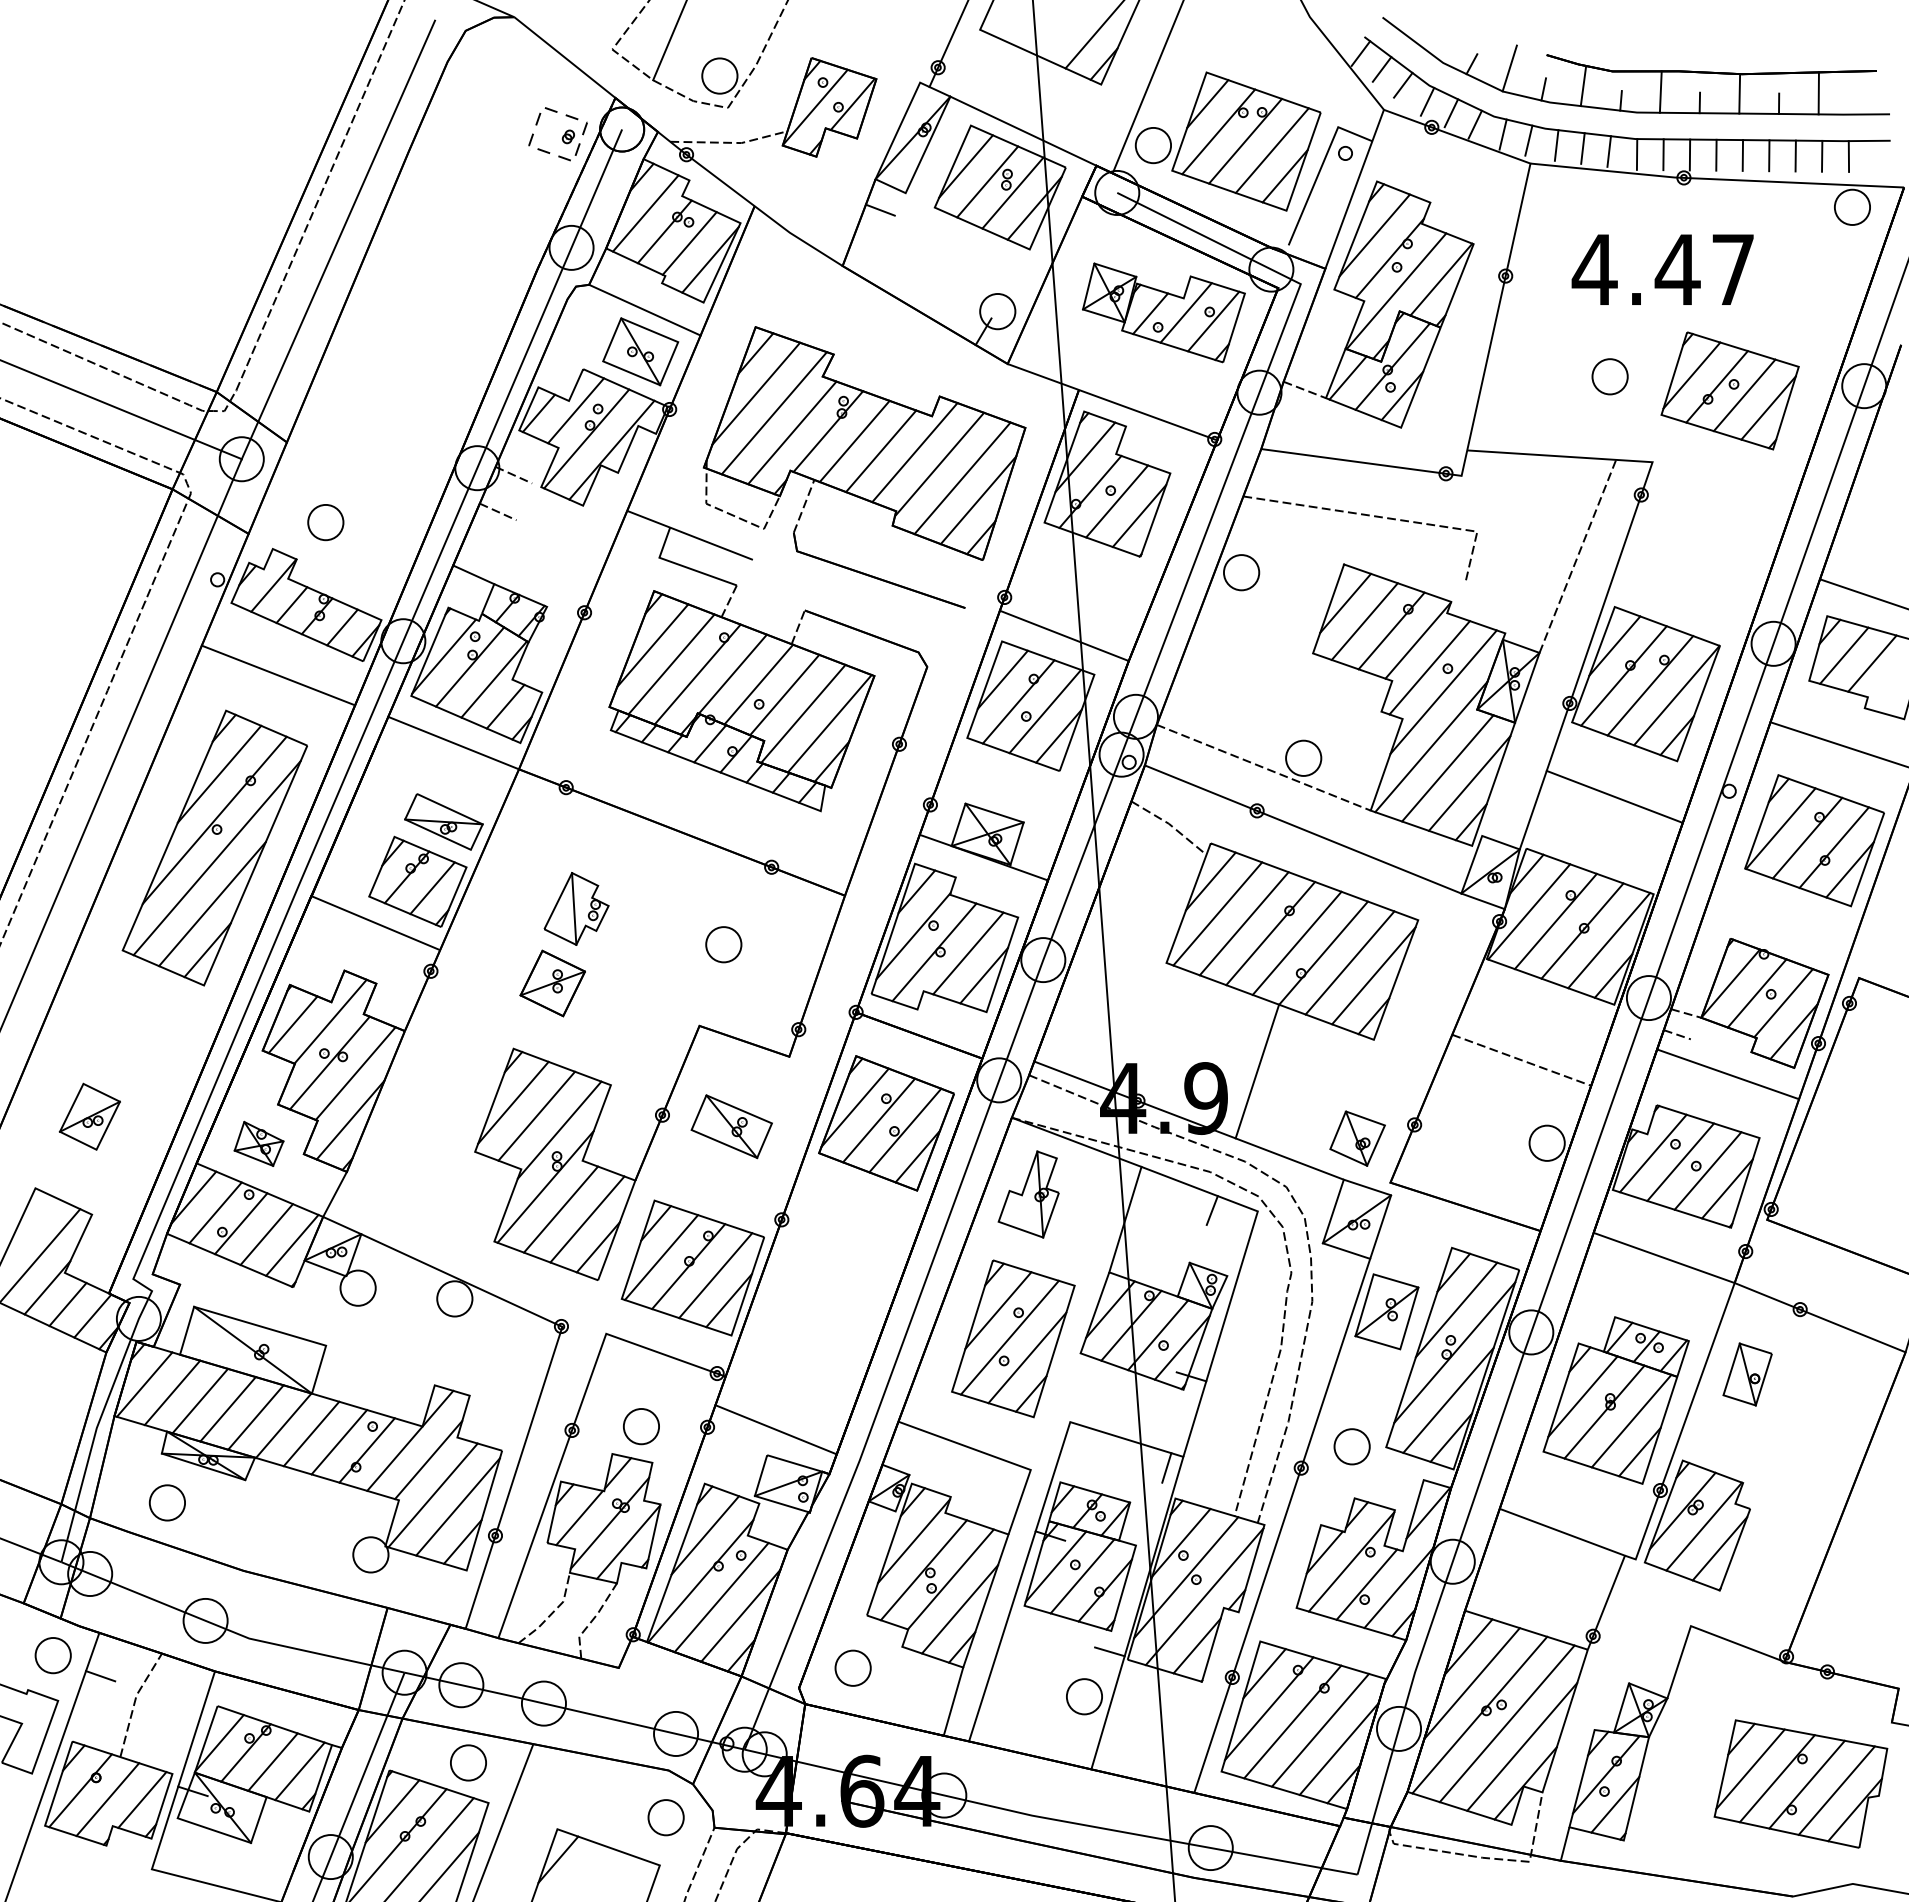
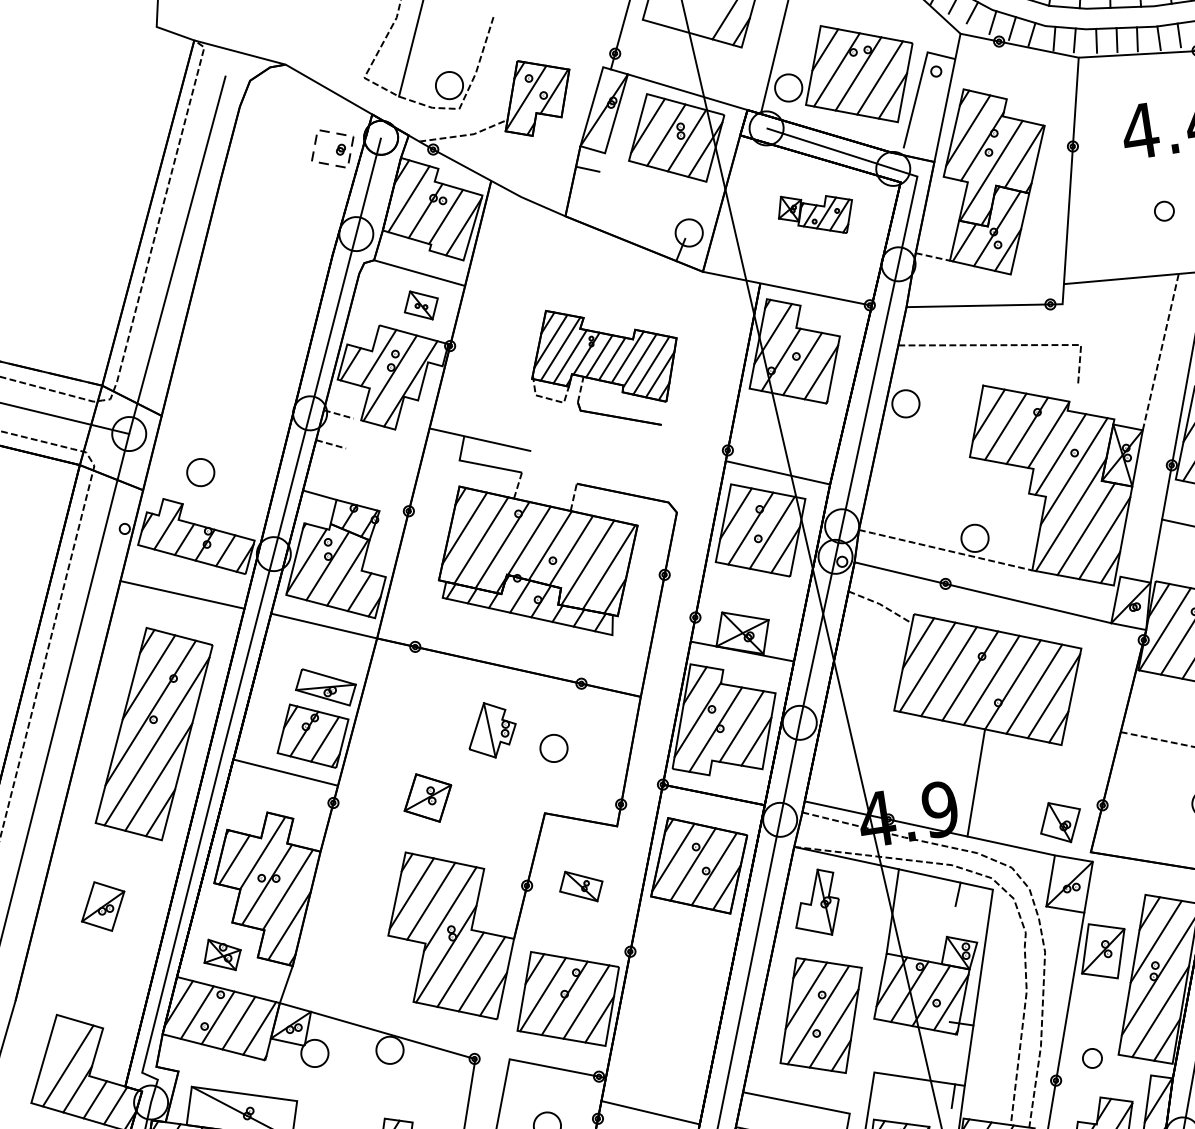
part: (1163, 312) -> (815, 214), size x0.6
part: (640, 351) -> (421, 305), size x0.6
part: (1609, 376) -> (1163, 211), size x0.7
part: (864, 467) -> (605, 367), size x0.6
part: (576, 908) -> (491, 729), moved
part: (89, 1116) -> (102, 906), moved
part: (731, 1126) -> (581, 886), size x0.7
part: (1351, 1446) -> (1091, 1058), size x0.7

